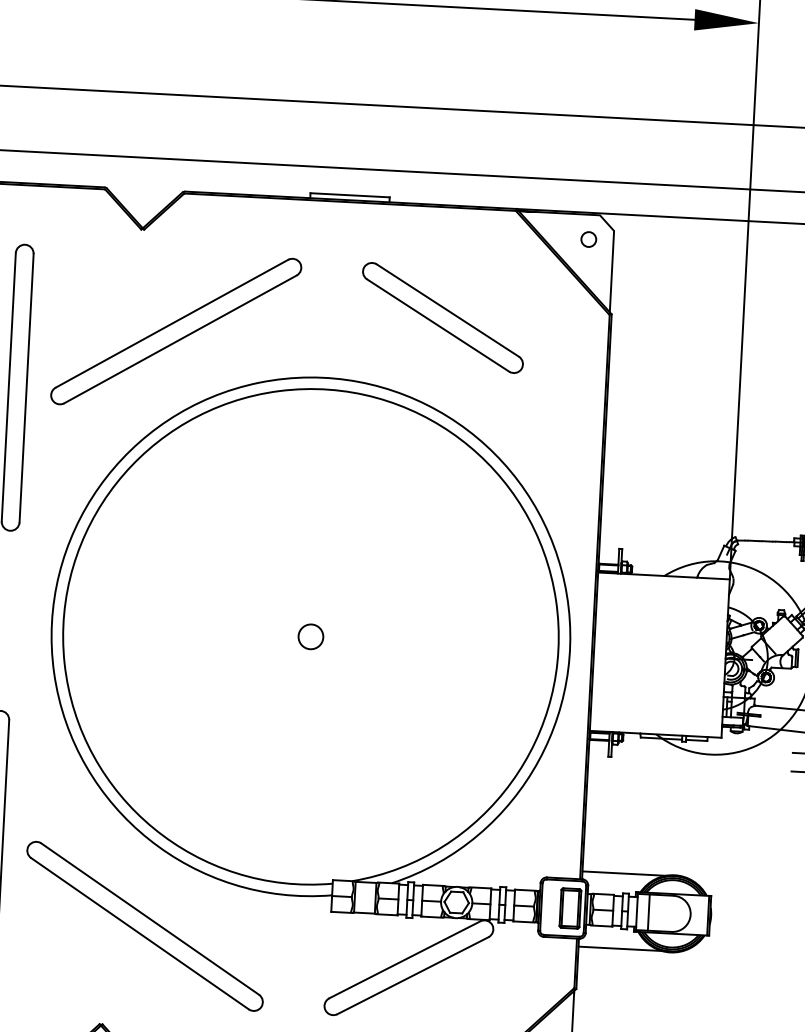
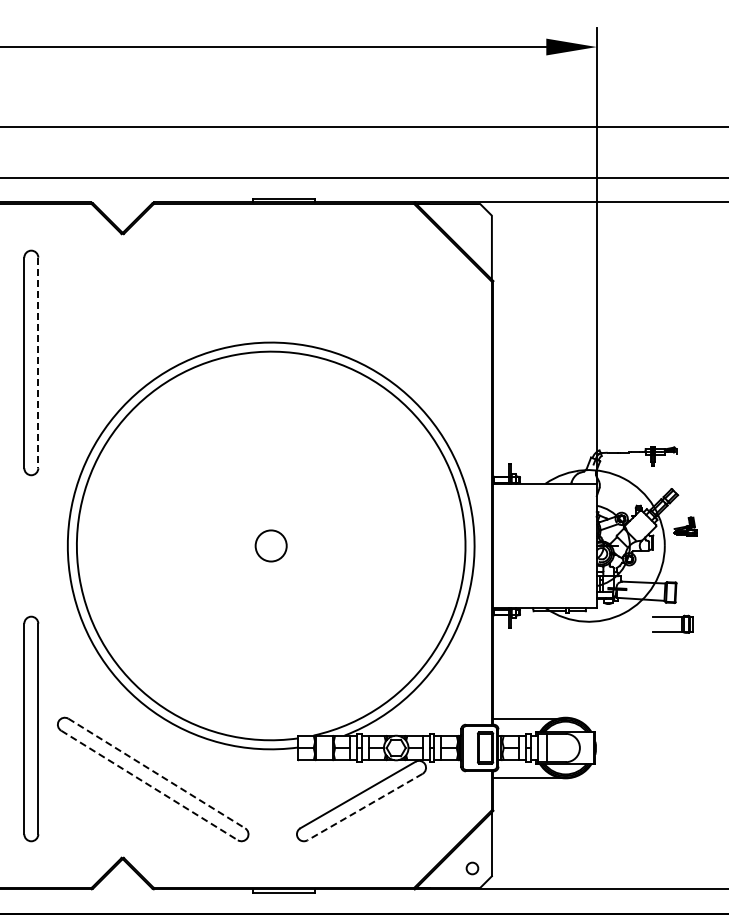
circle: (588, 239) -> (472, 223), removed
part: (443, 317) -> (361, 290), removed
part: (176, 331) -> (153, 312), removed
line: (26, 388) -> (38, 363), solid -> dashed
circle: (310, 636) -> (270, 545), size x1.6
line: (150, 919) -> (157, 773), solid -> dashed
line: (139, 933) -> (149, 785), solid -> dashed
line: (412, 976) -> (364, 807), solid -> dashed

